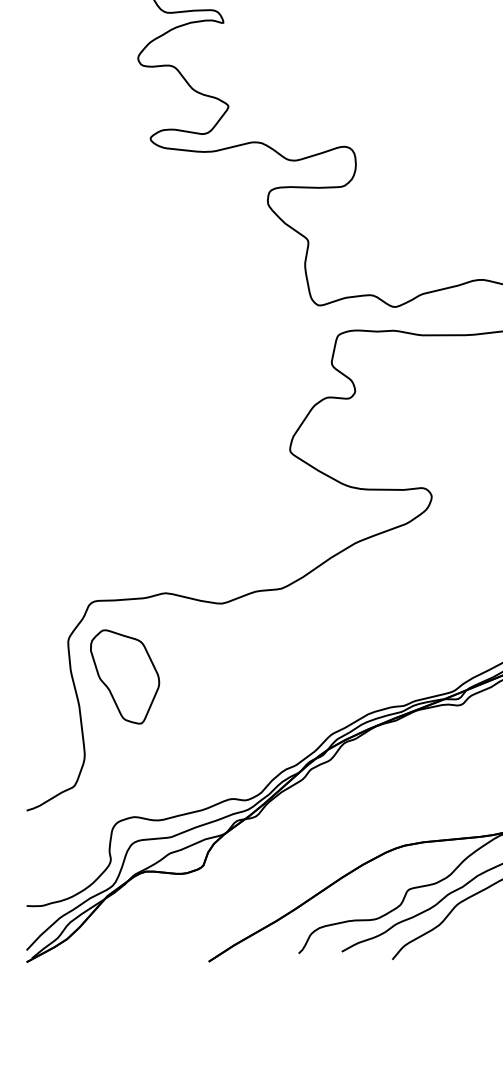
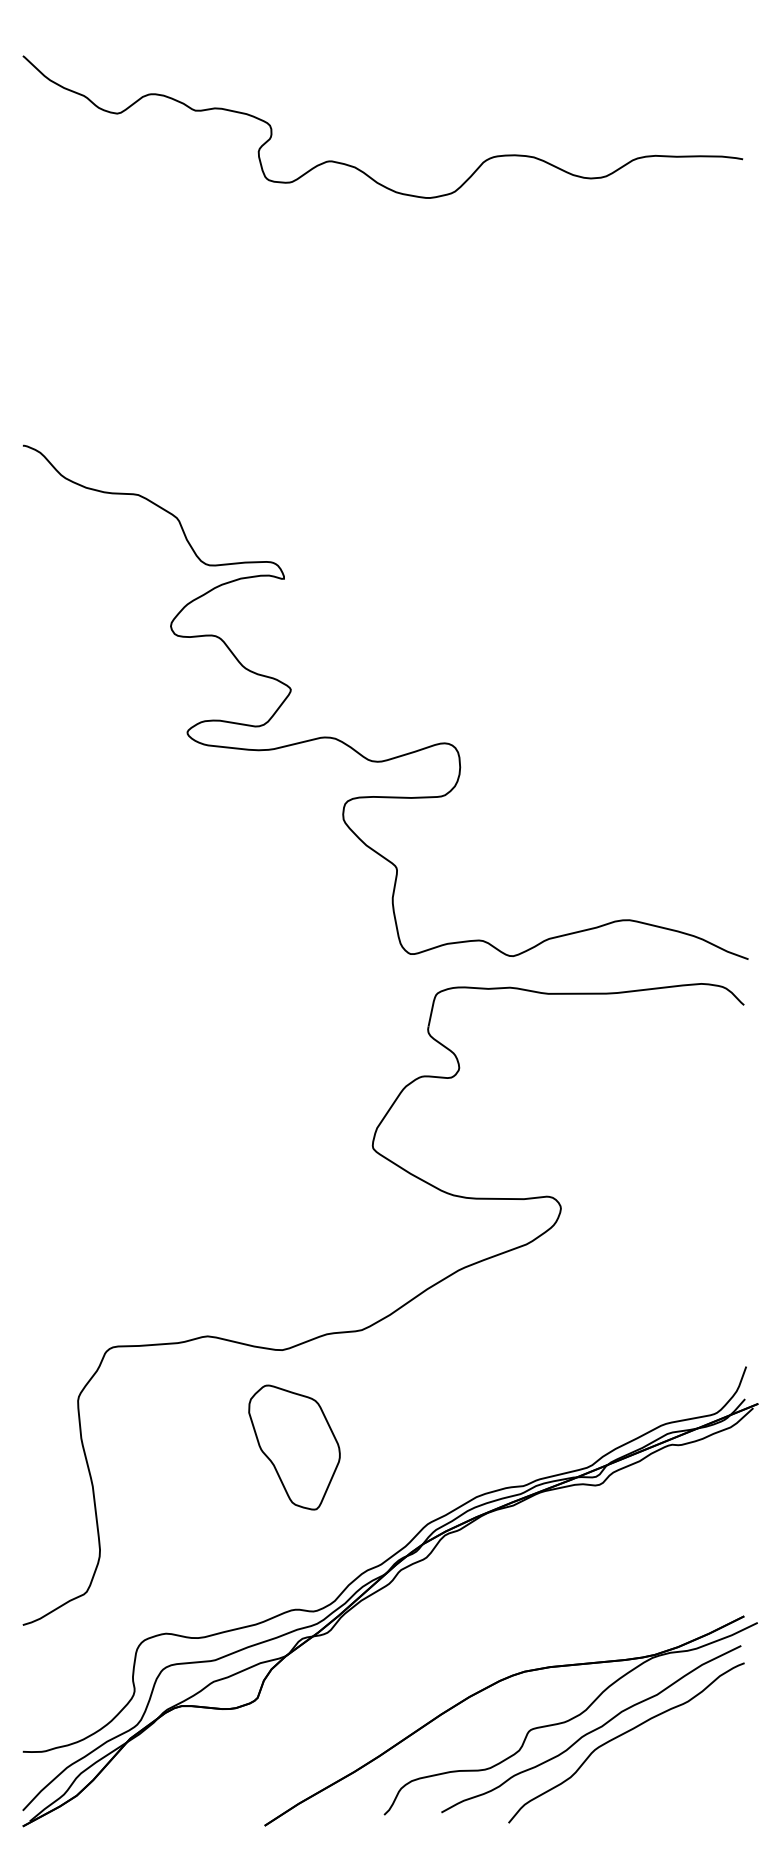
part: (125, 676) -> (294, 1447), moved

